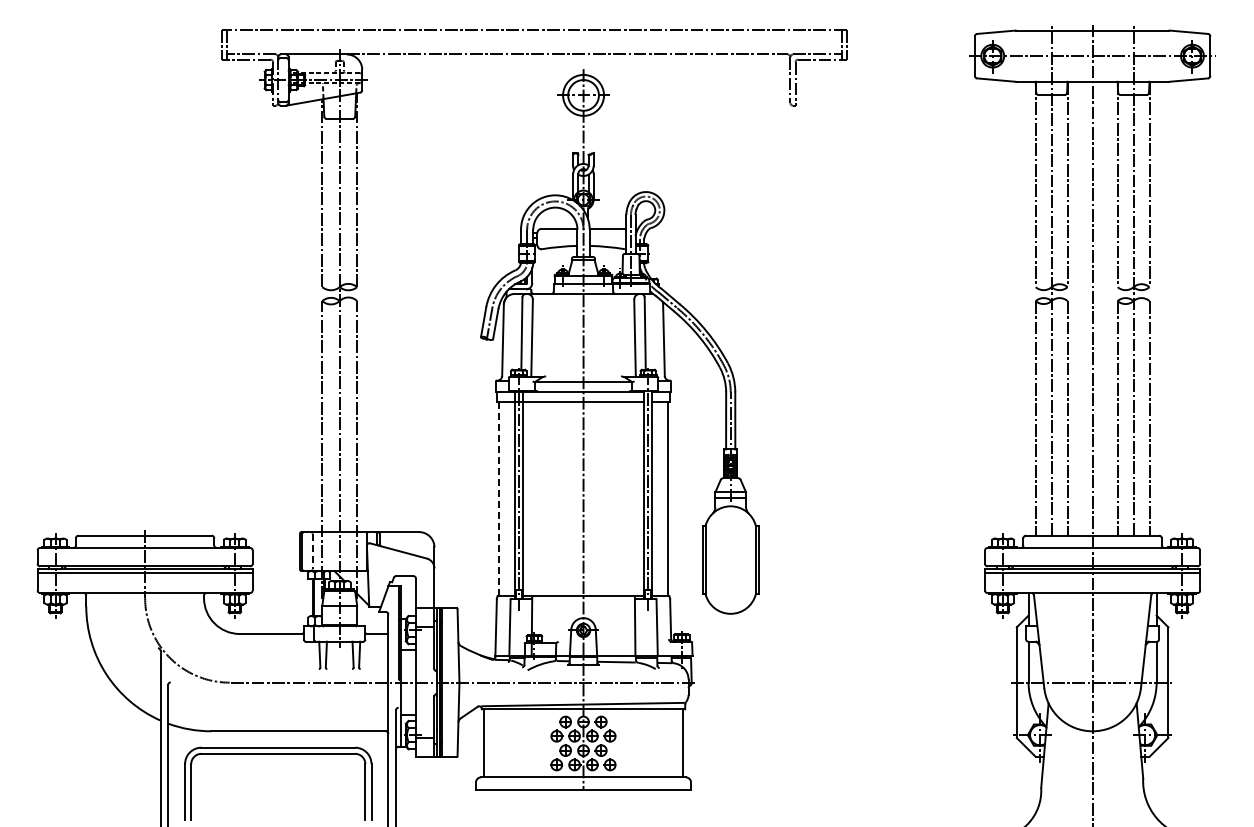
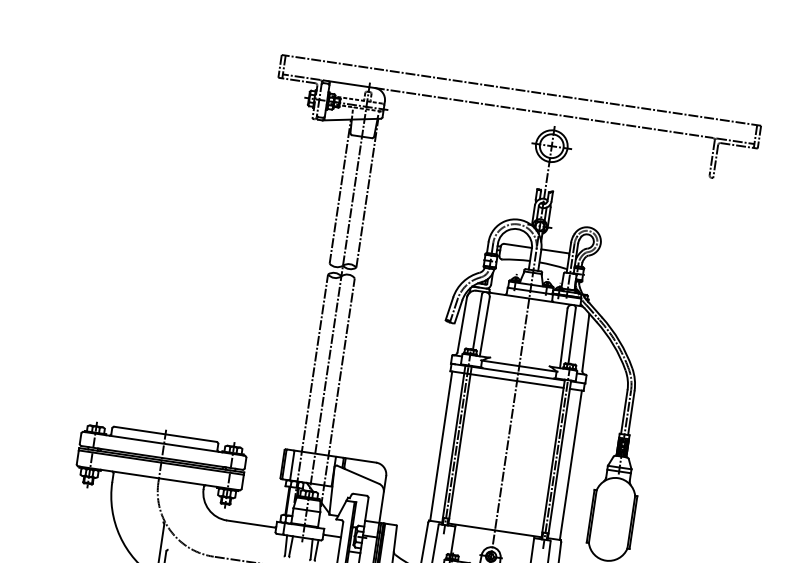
line: (499, 499) -> (441, 446), dashed -> solid
line: (312, 551) -> (292, 465), dashed -> solid

